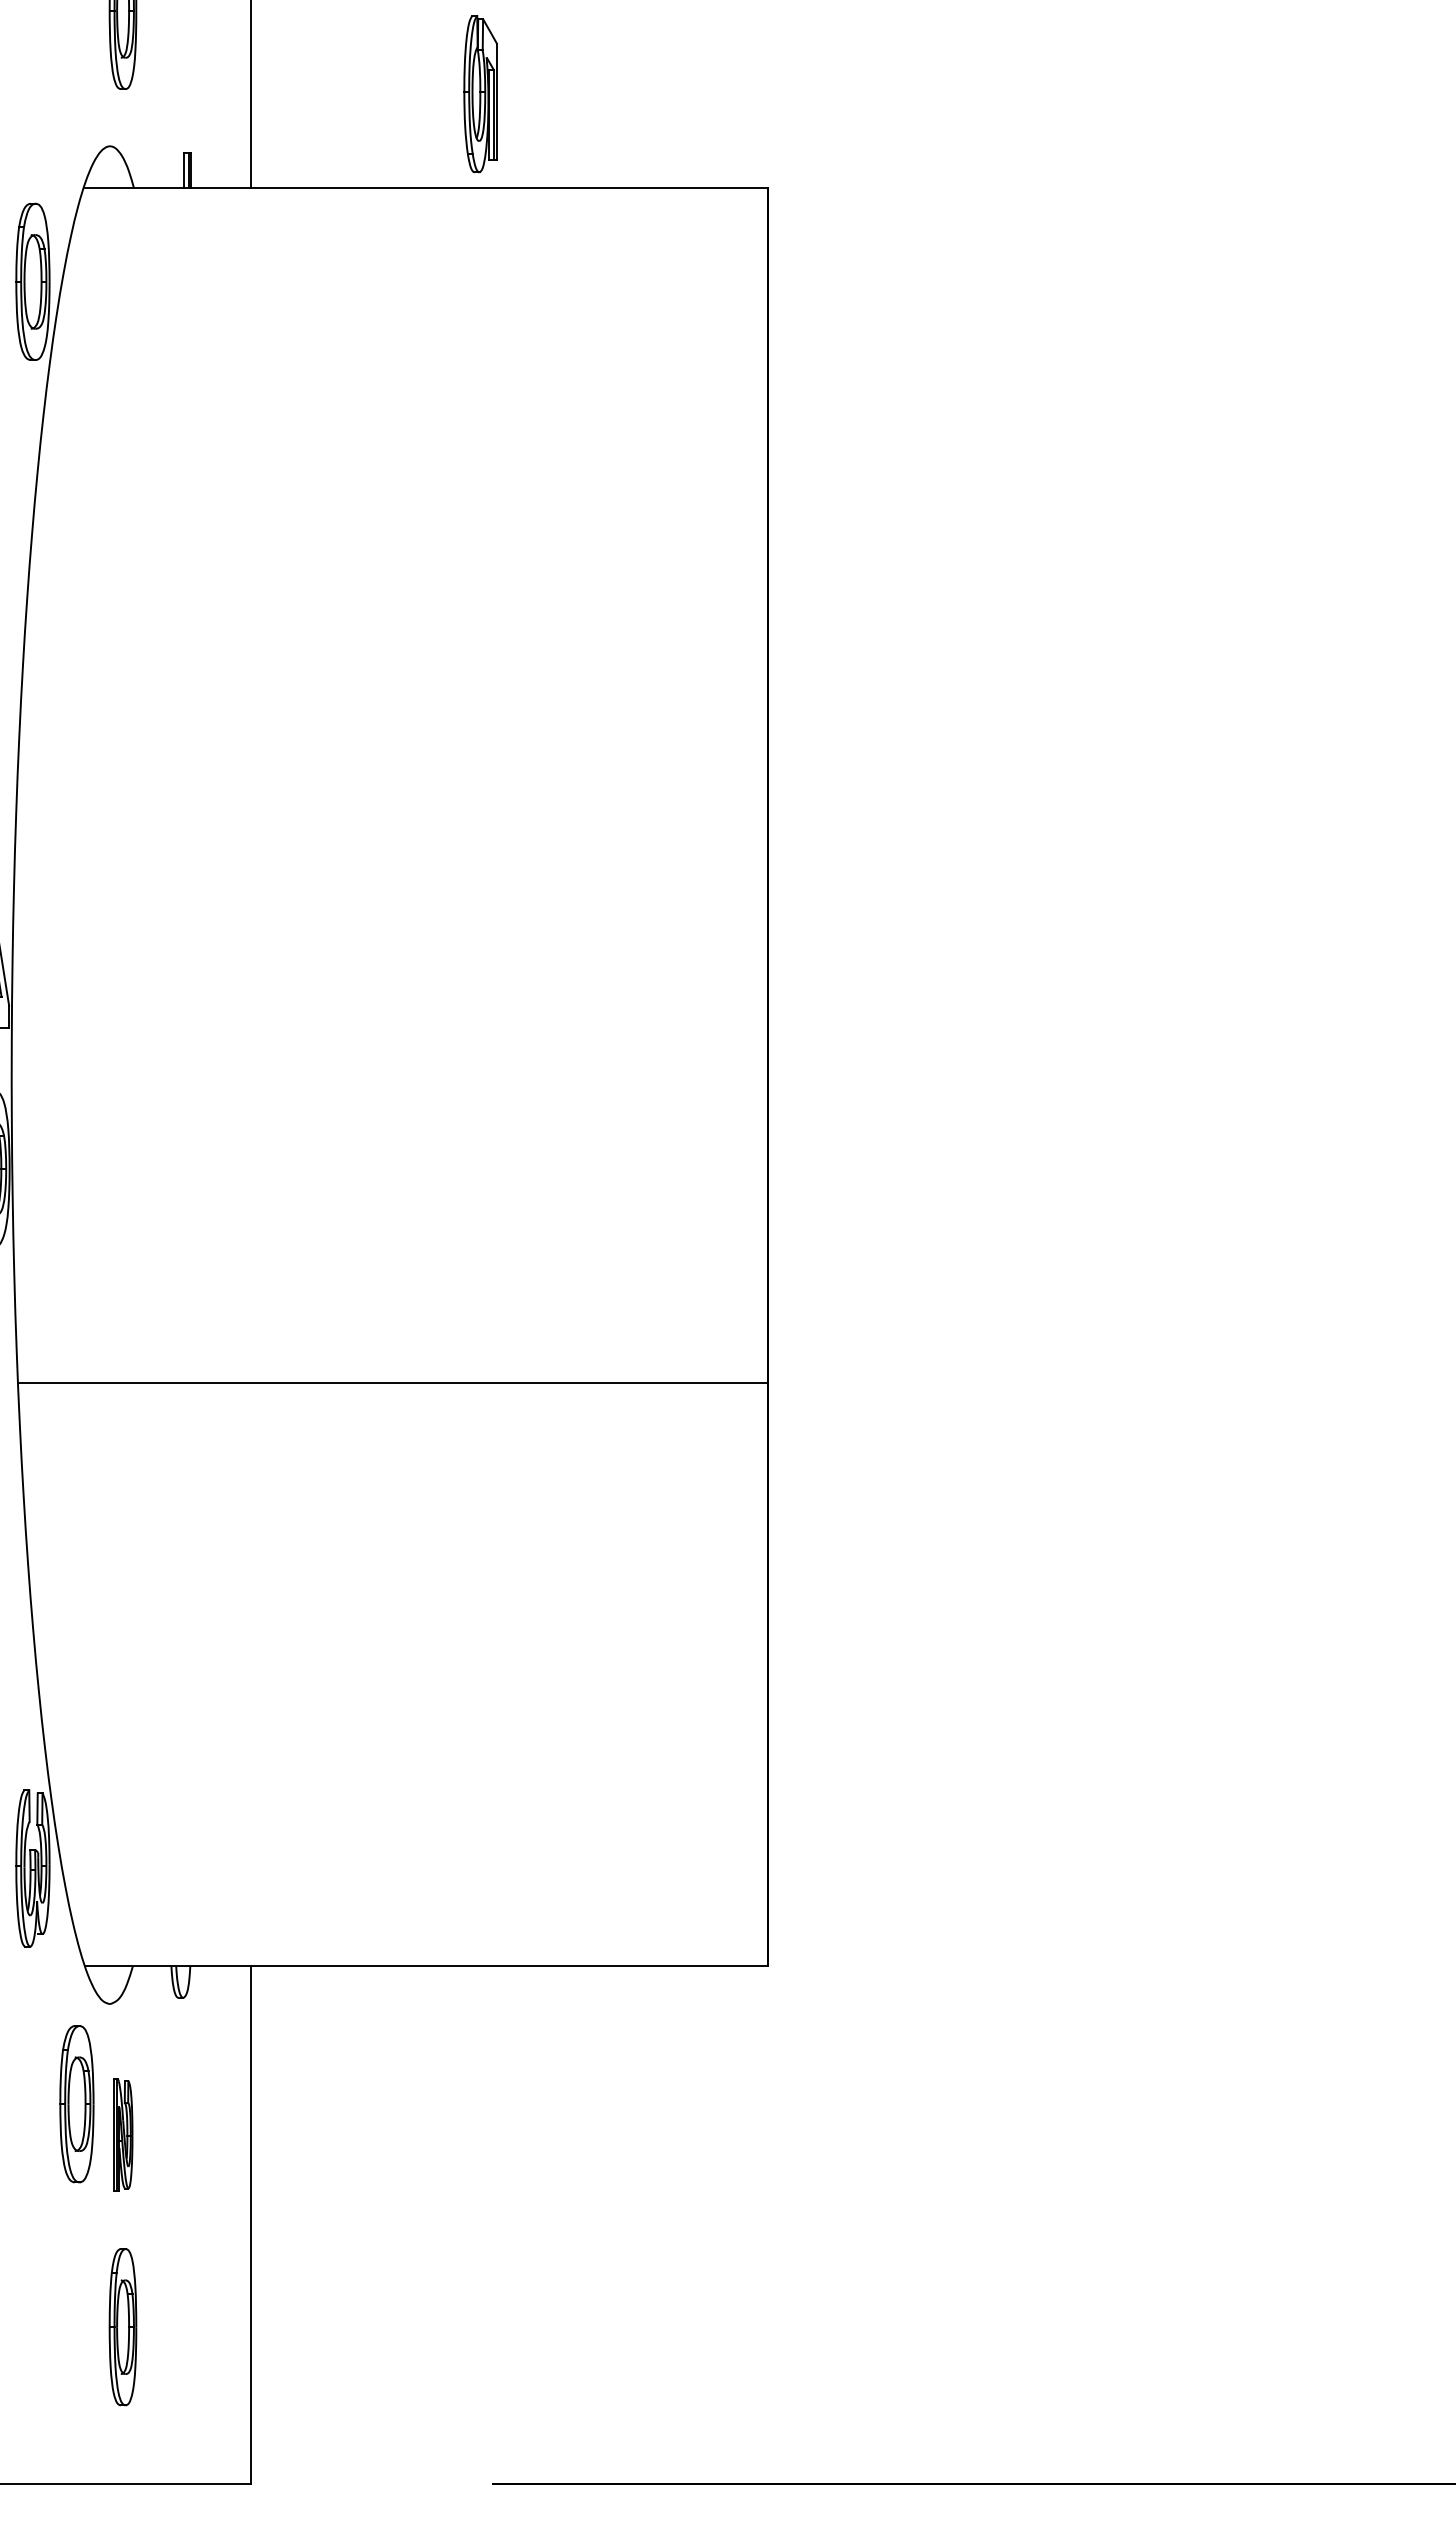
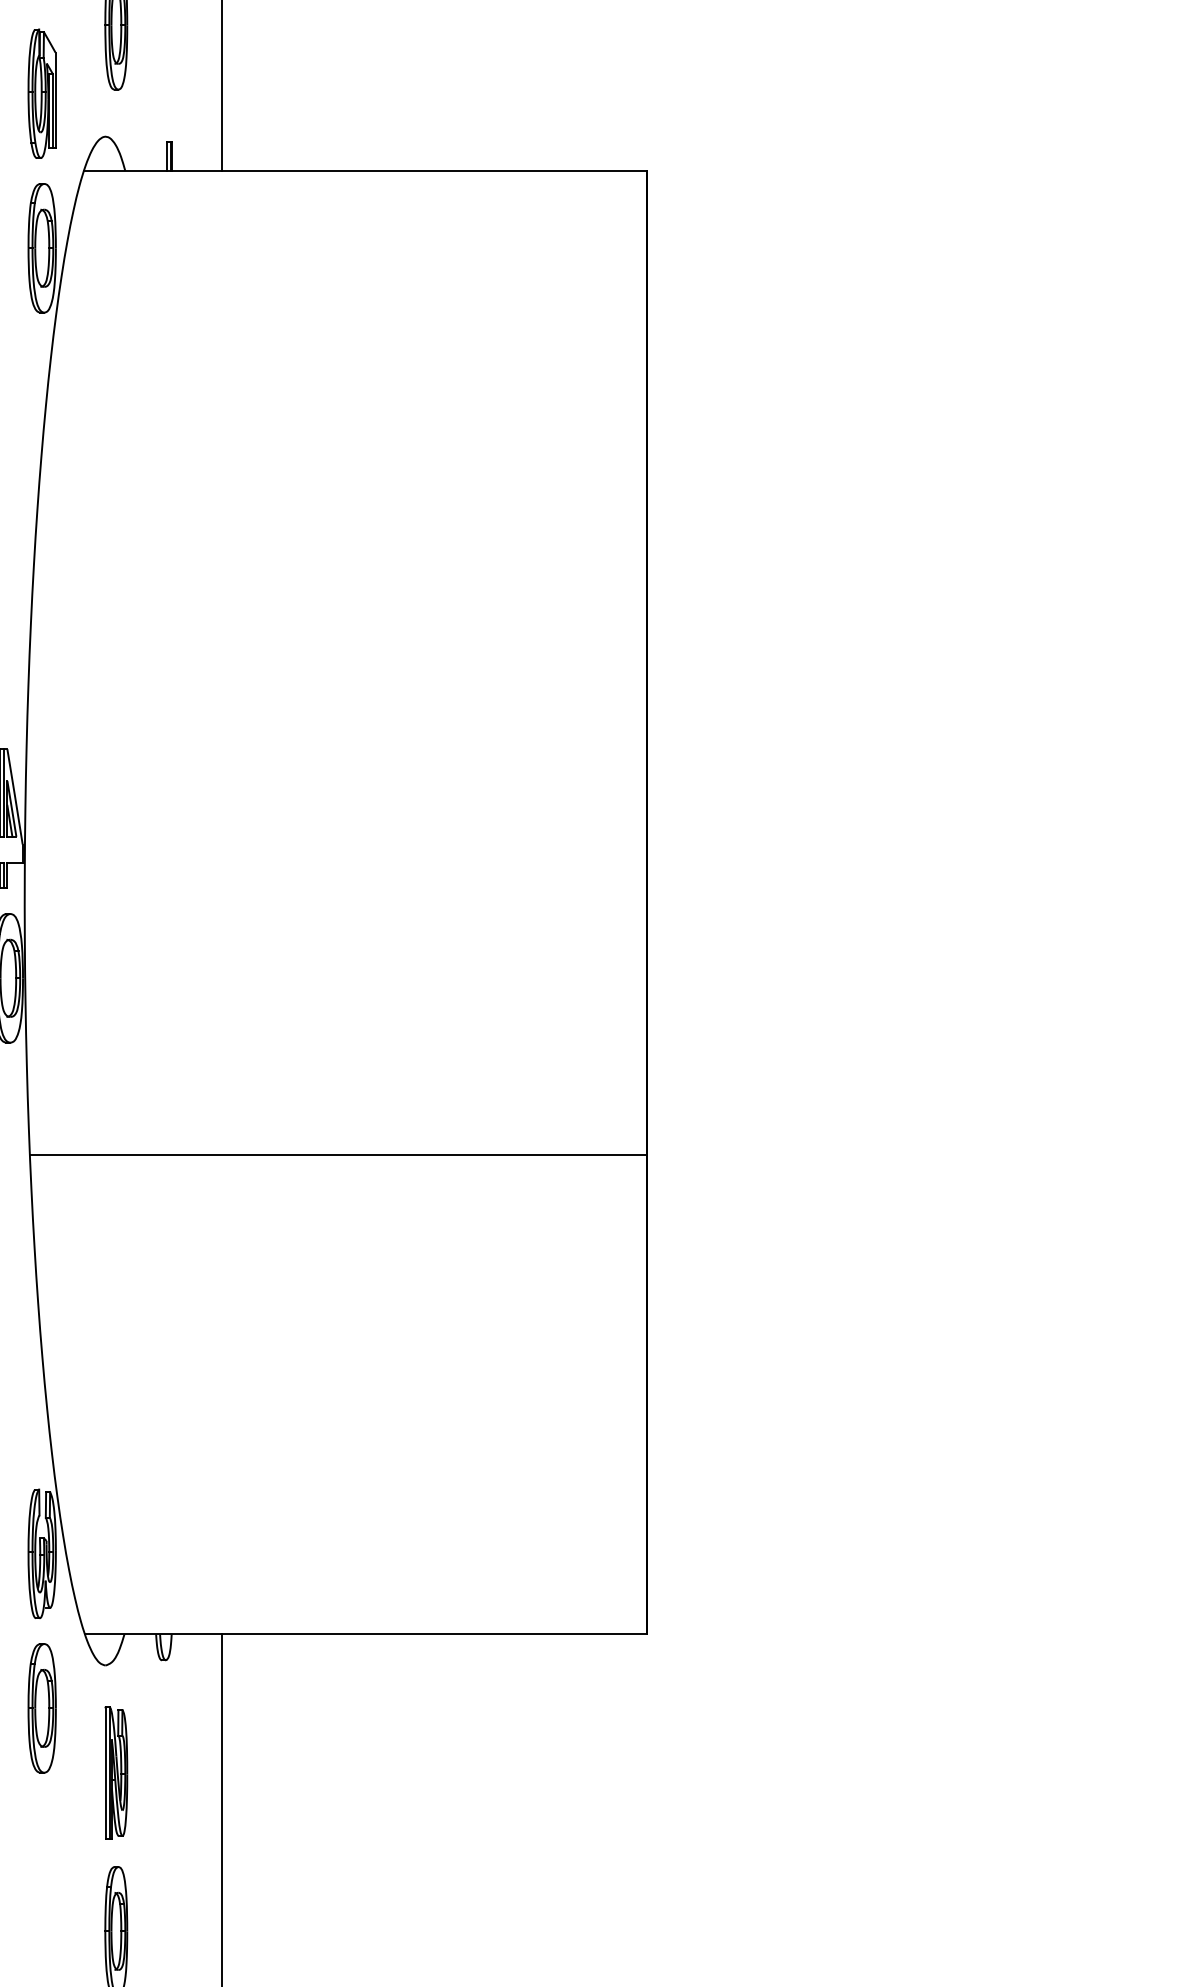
part: (480, 94) -> (41, 94), moved
part: (76, 2104) -> (41, 1708), moved
part: (123, 2134) -> (116, 1772), size x1.43

